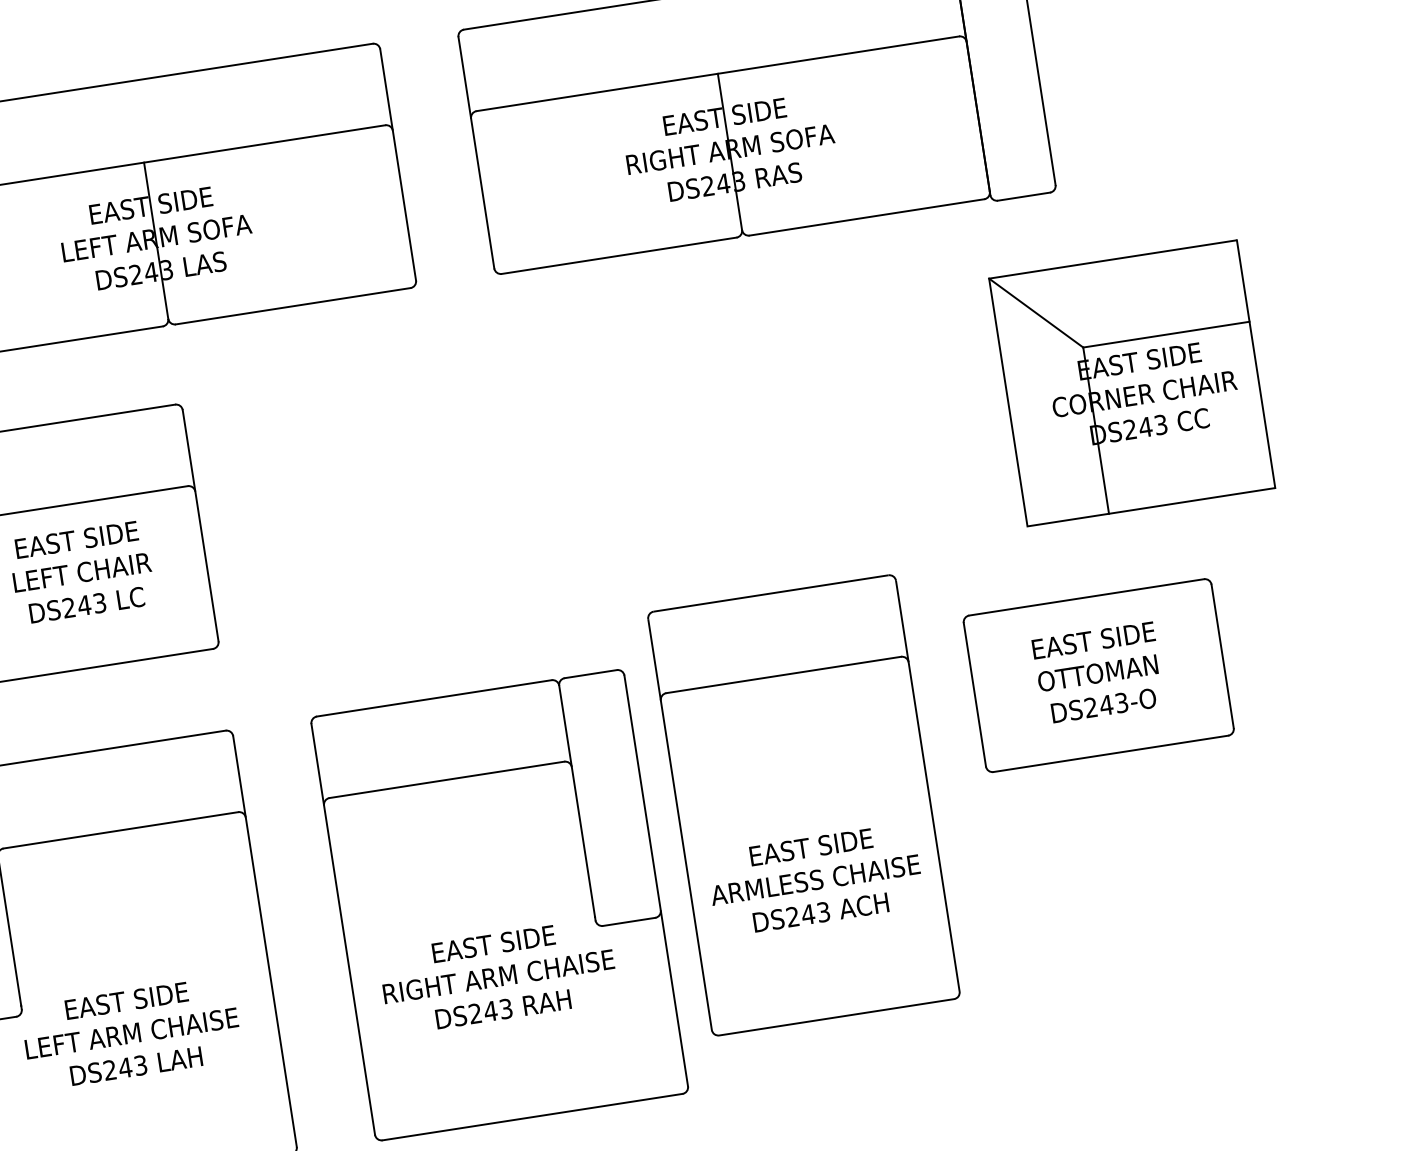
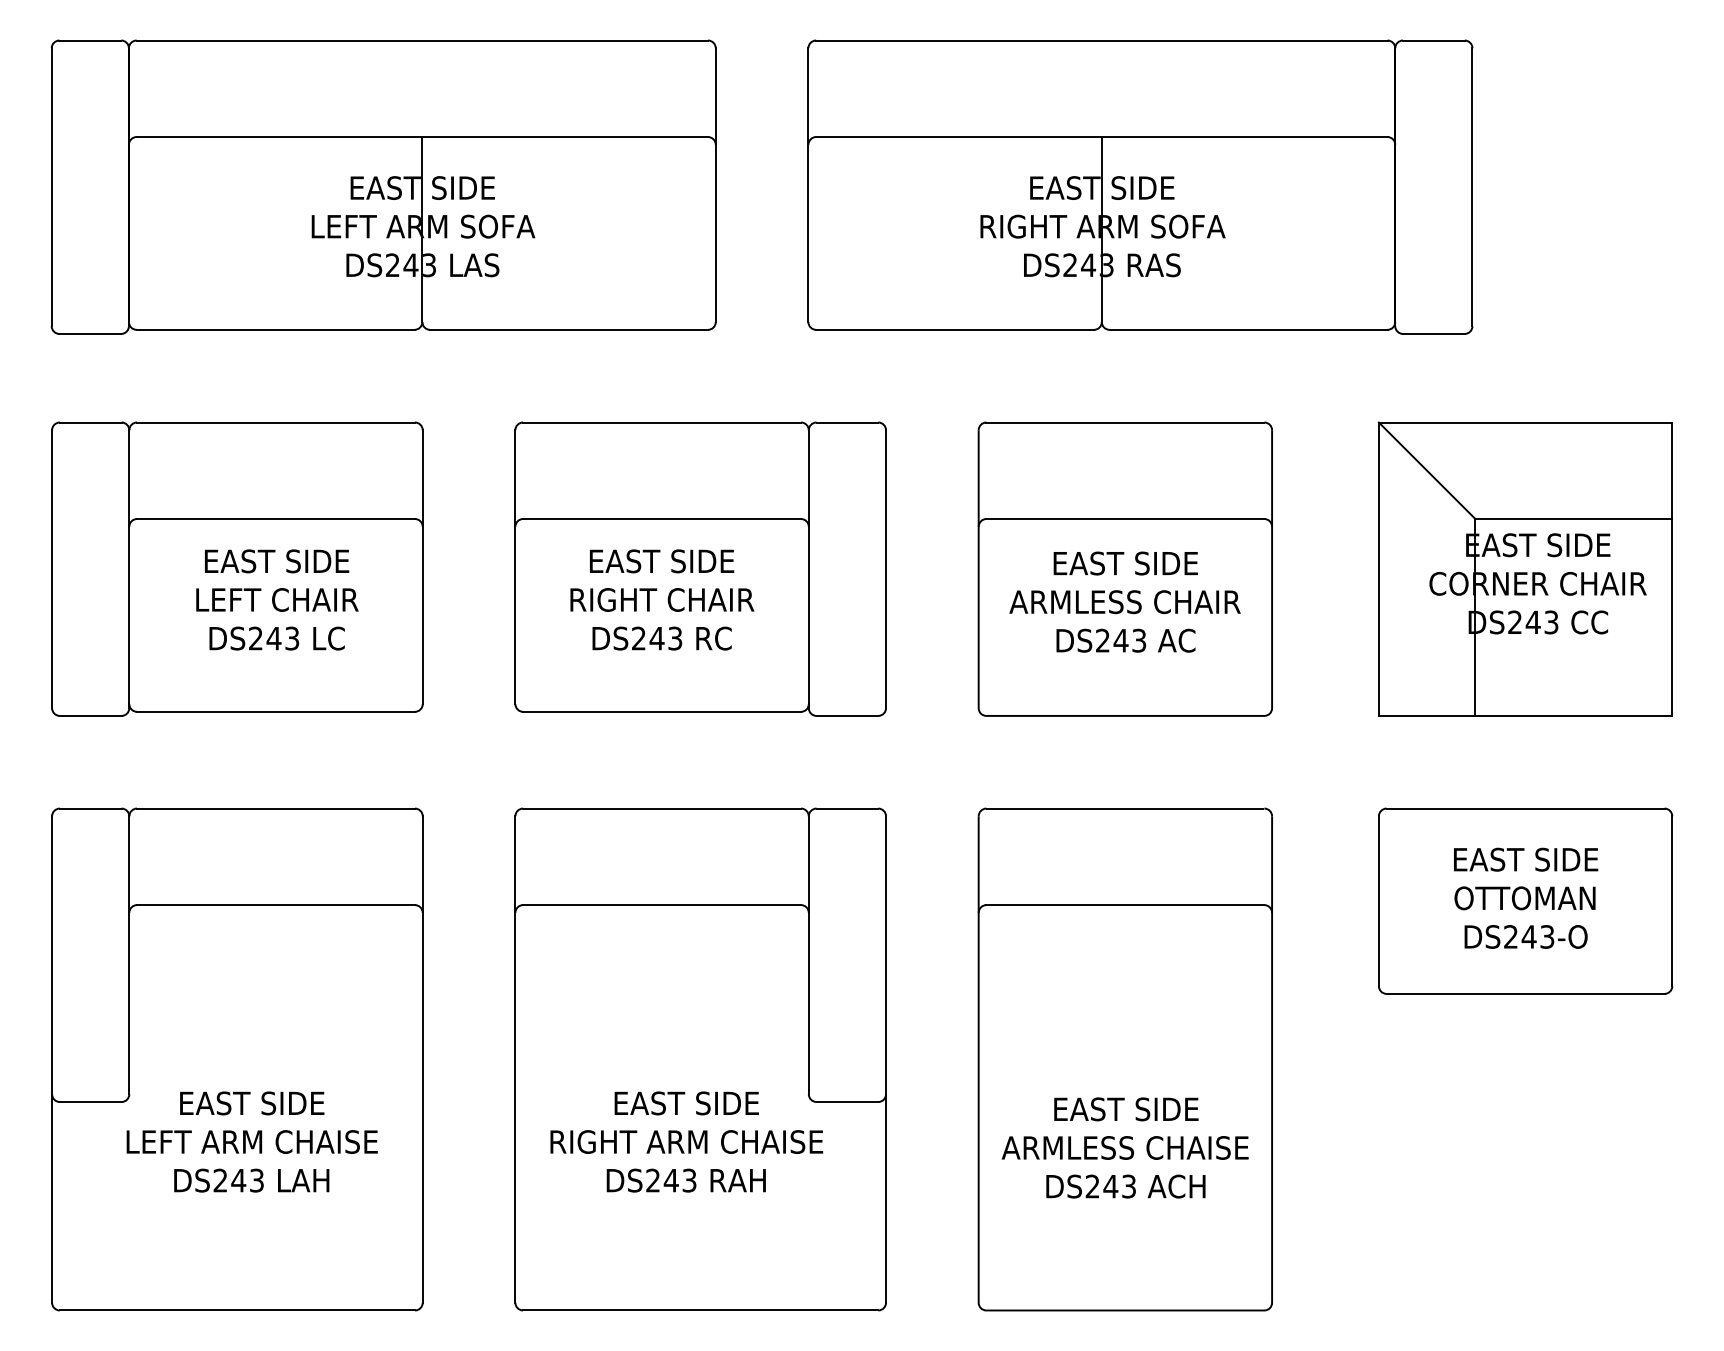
part: (793, 435) -> (1124, 568), added
part: (435, 490) -> (700, 568), added
part: (1098, 675) -> (1525, 900), moved
part: (803, 805) -> (1124, 1059), moved

